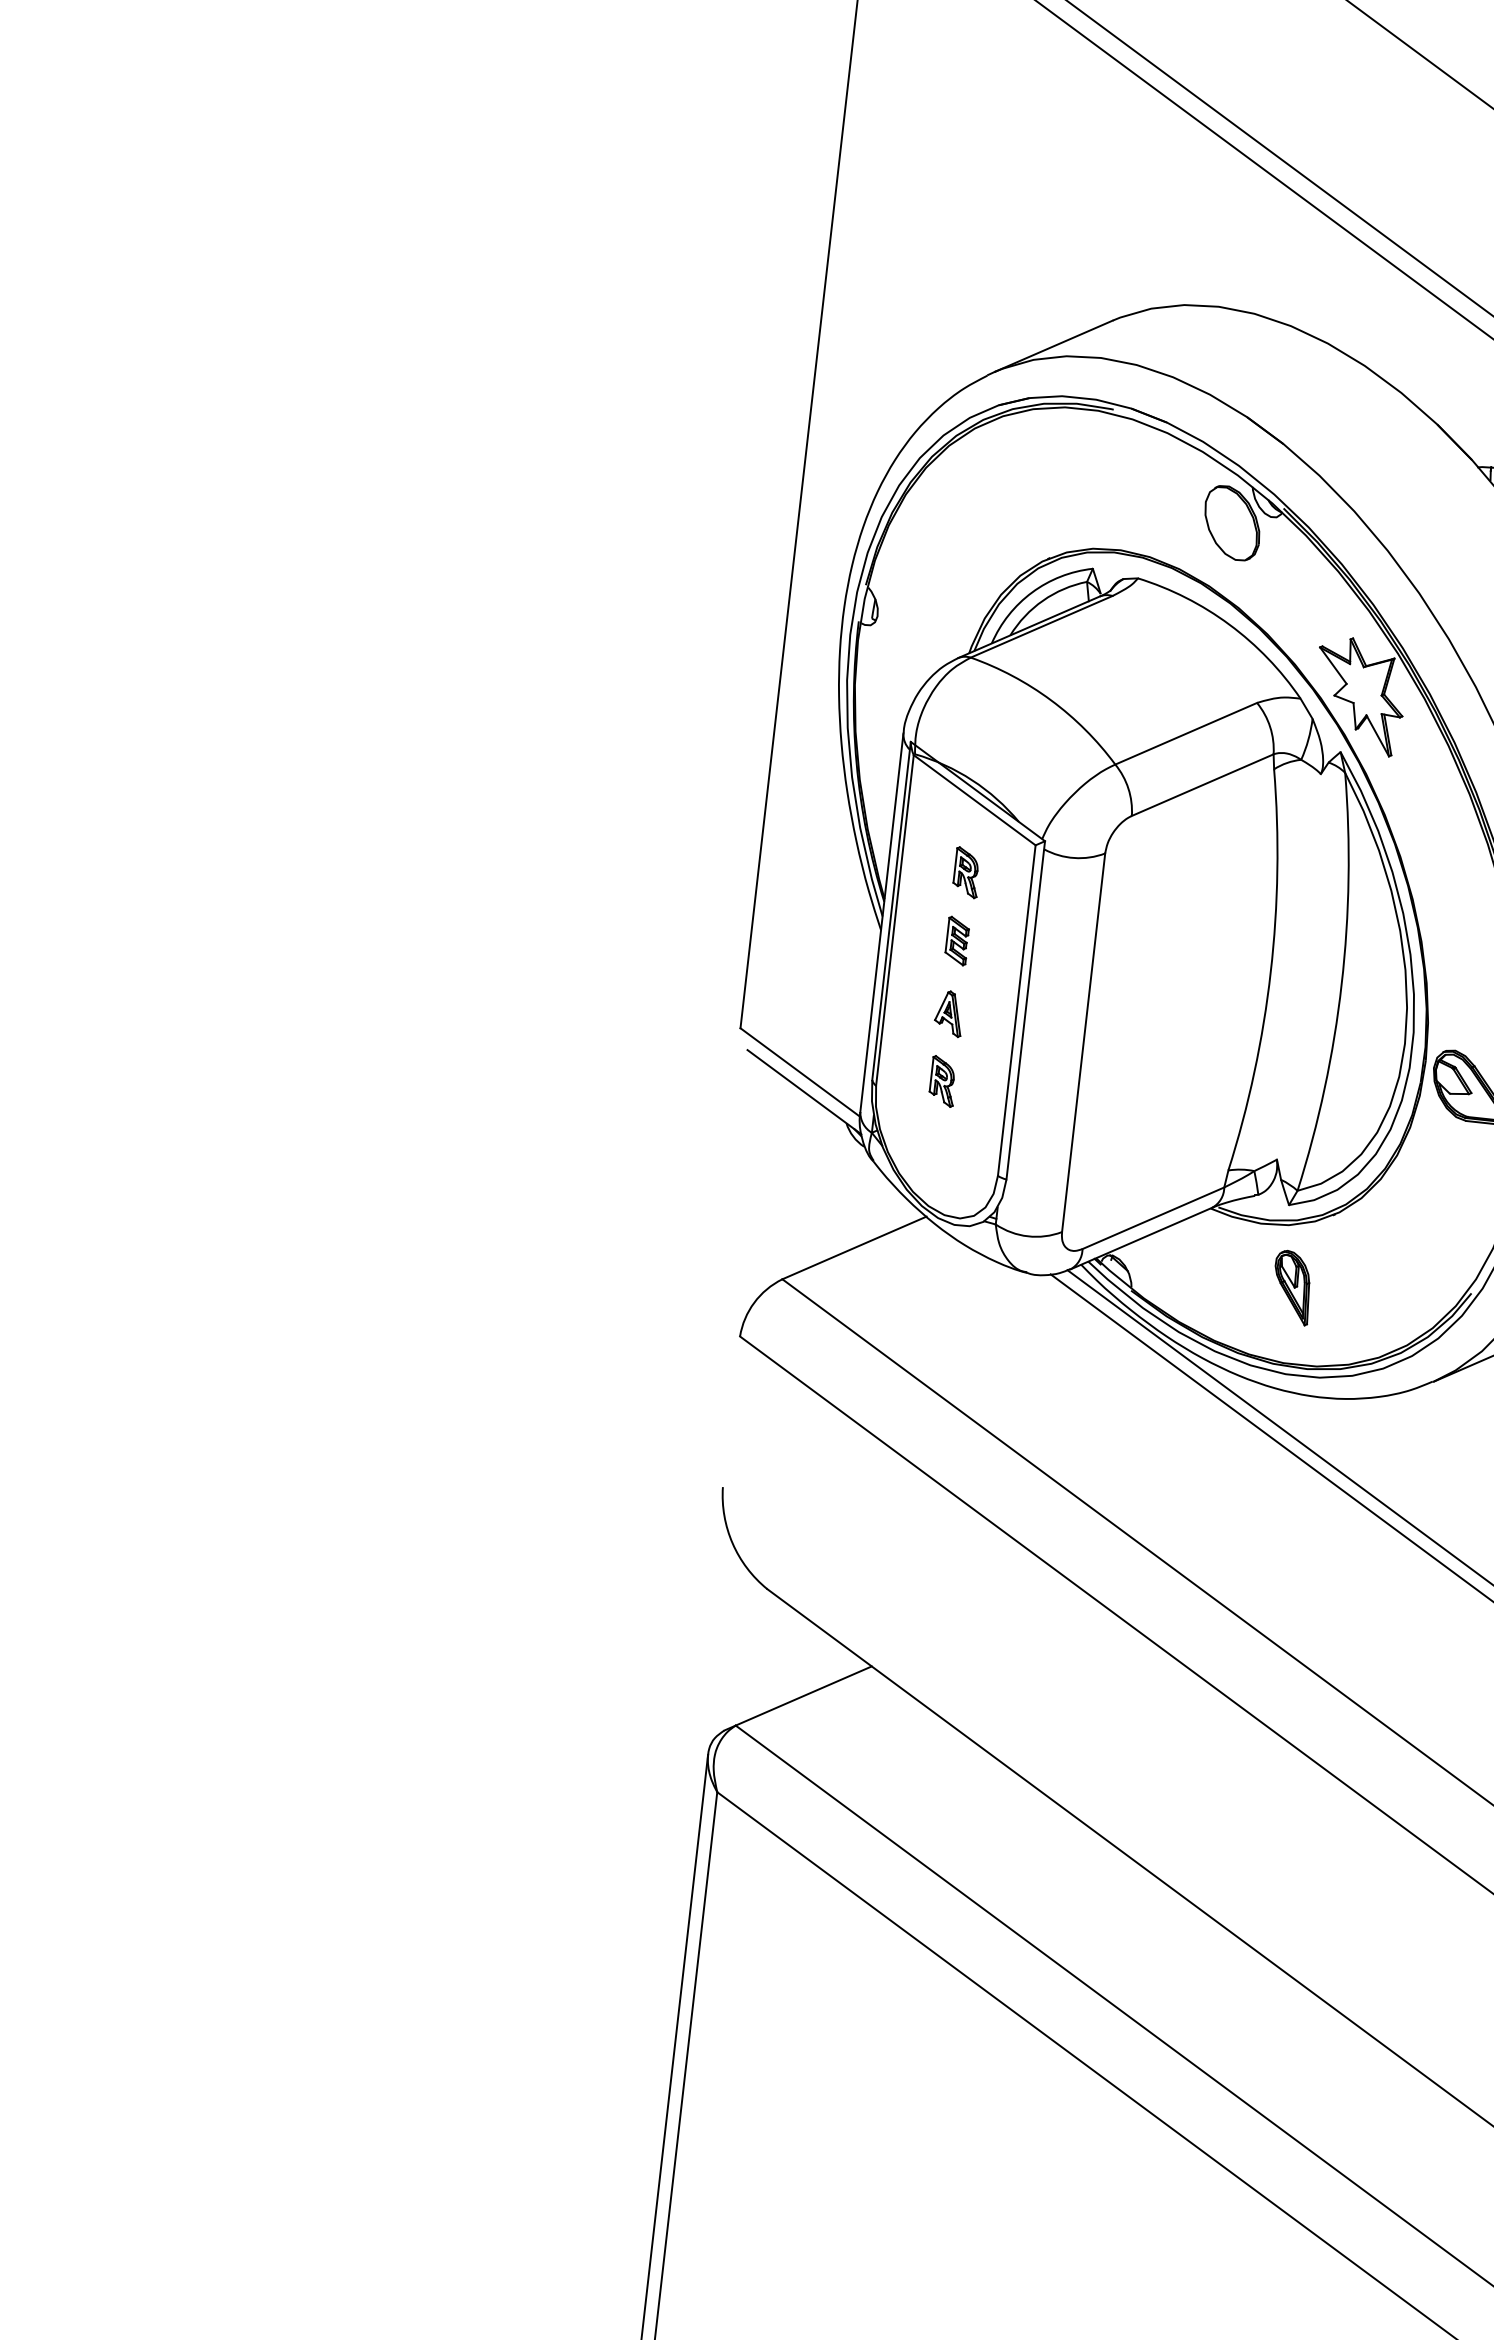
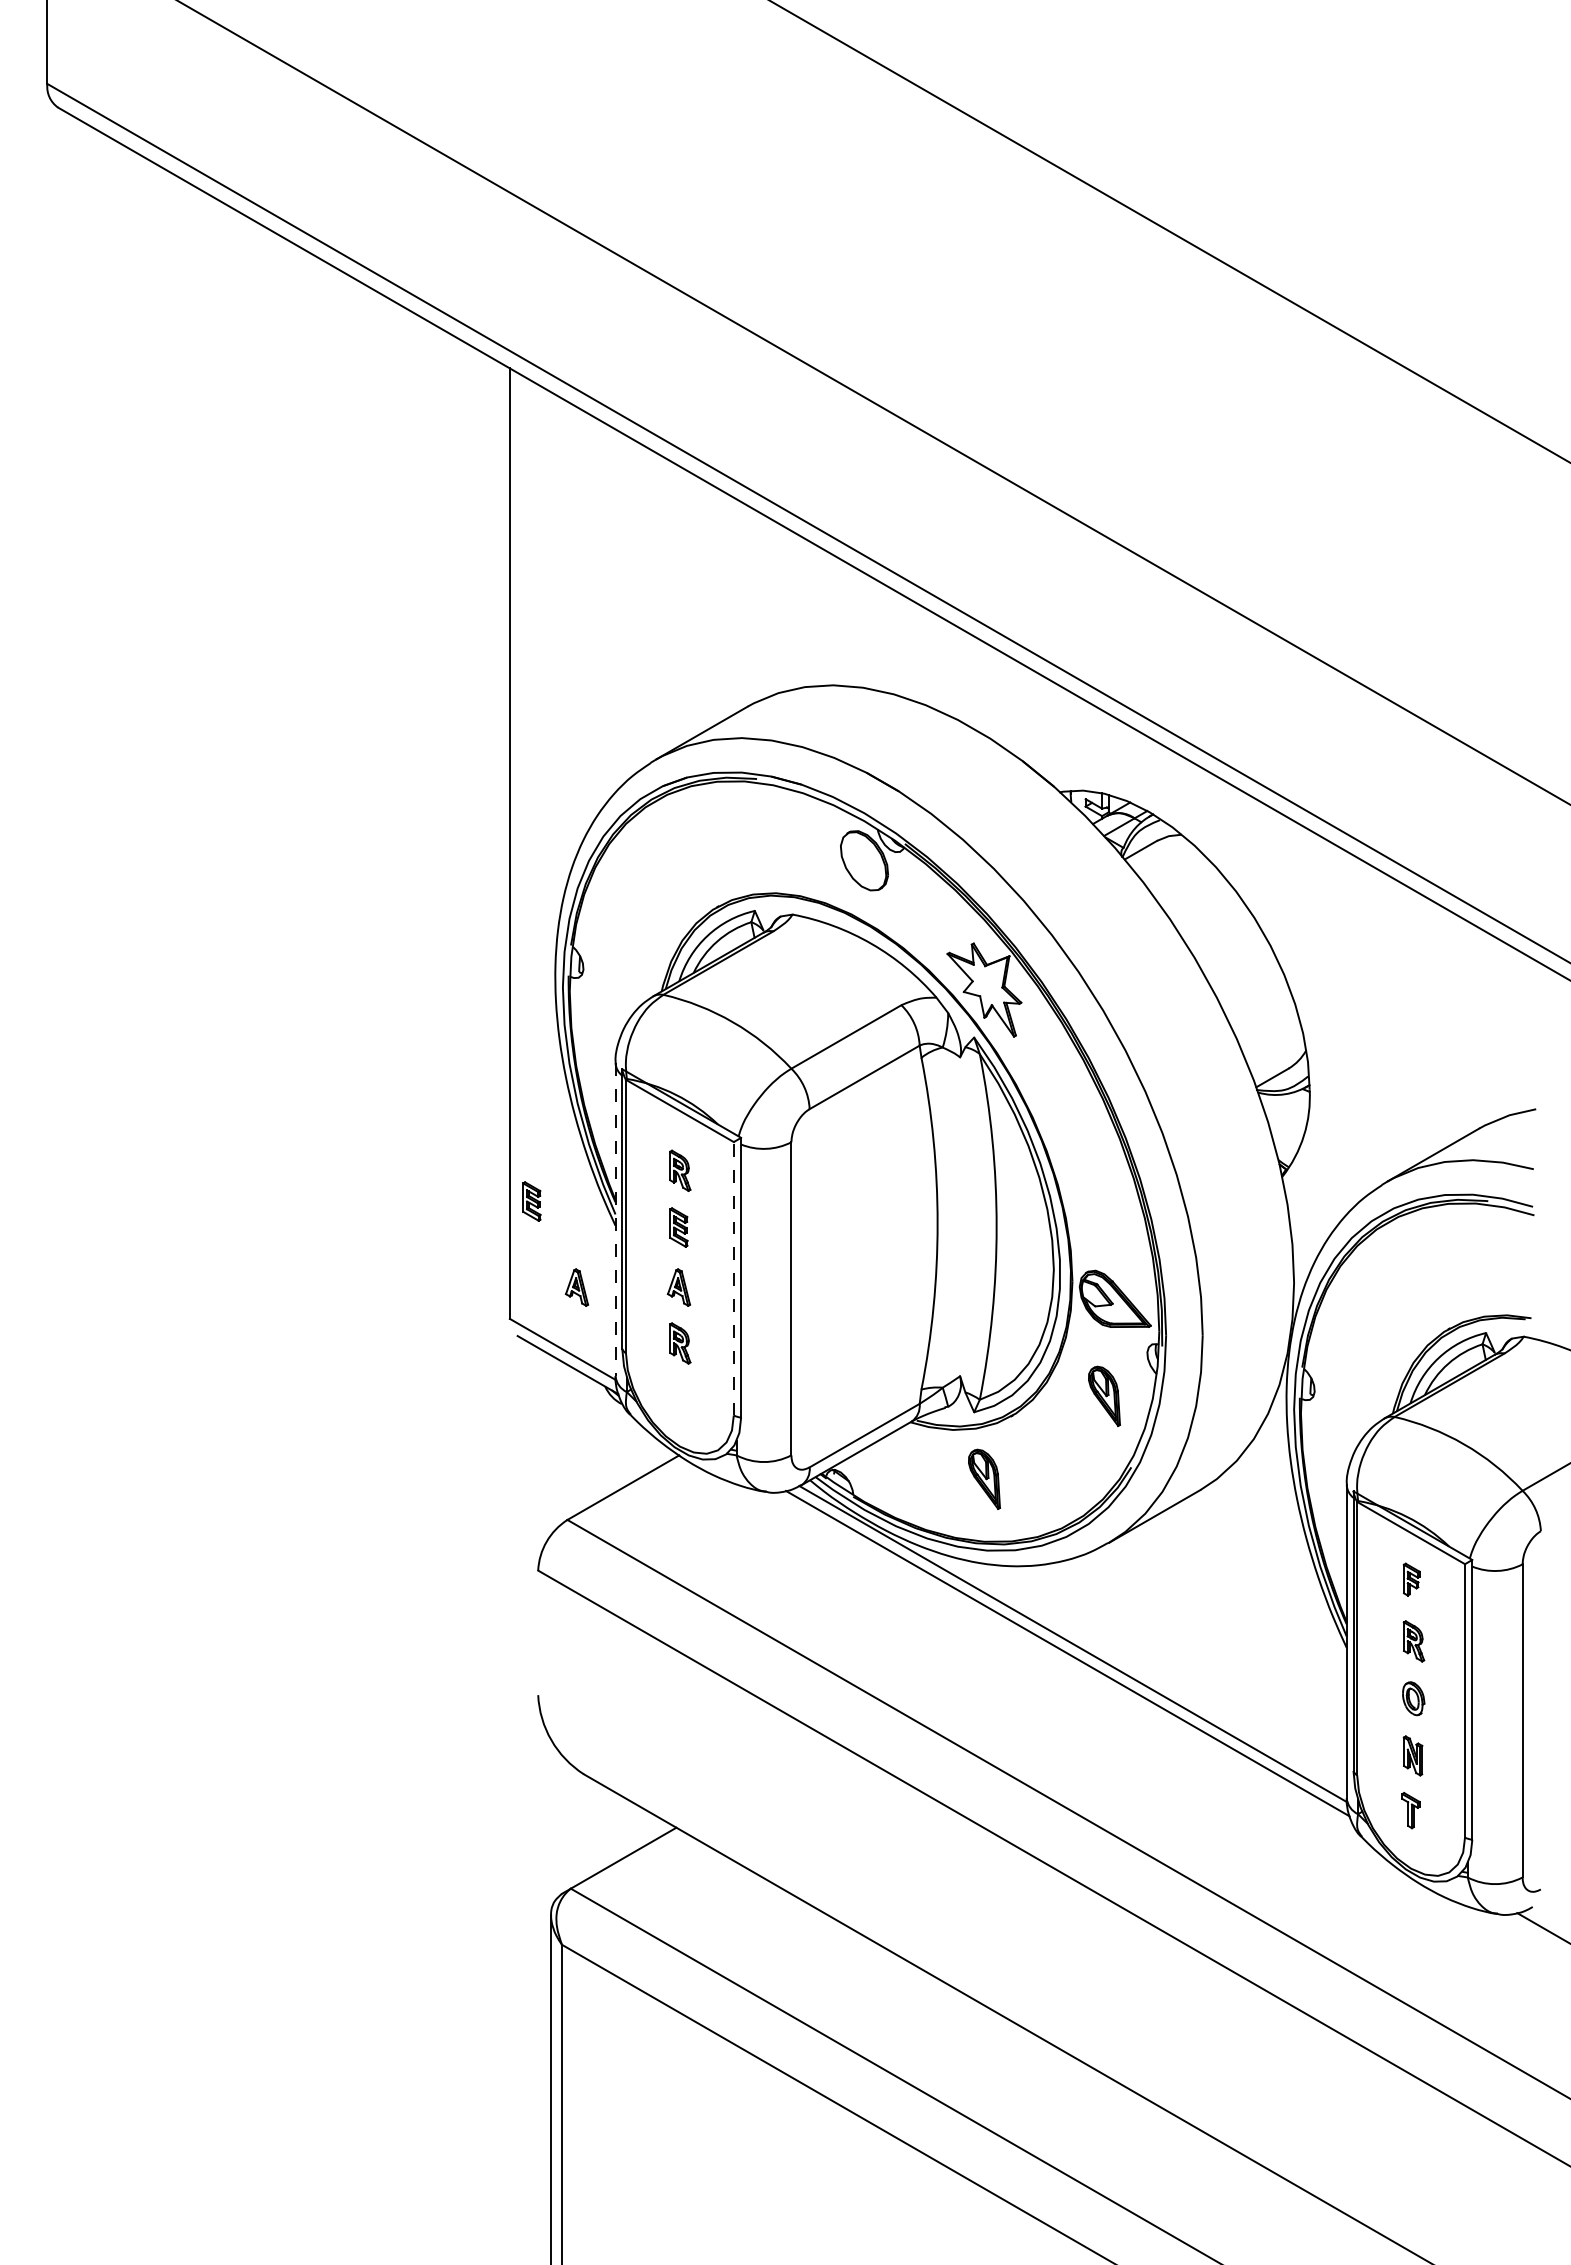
part: (782, 889) -> (531, 1201), added
line: (881, 922) -> (615, 1219), solid -> dashed
part: (825, 999) -> (576, 1287), added
line: (1016, 1010) -> (733, 1278), solid -> dashed
part: (1448, 1202) -> (1104, 1395), added

